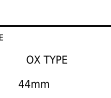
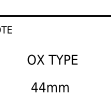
text: (46, 59) -> (52, 59), moved

